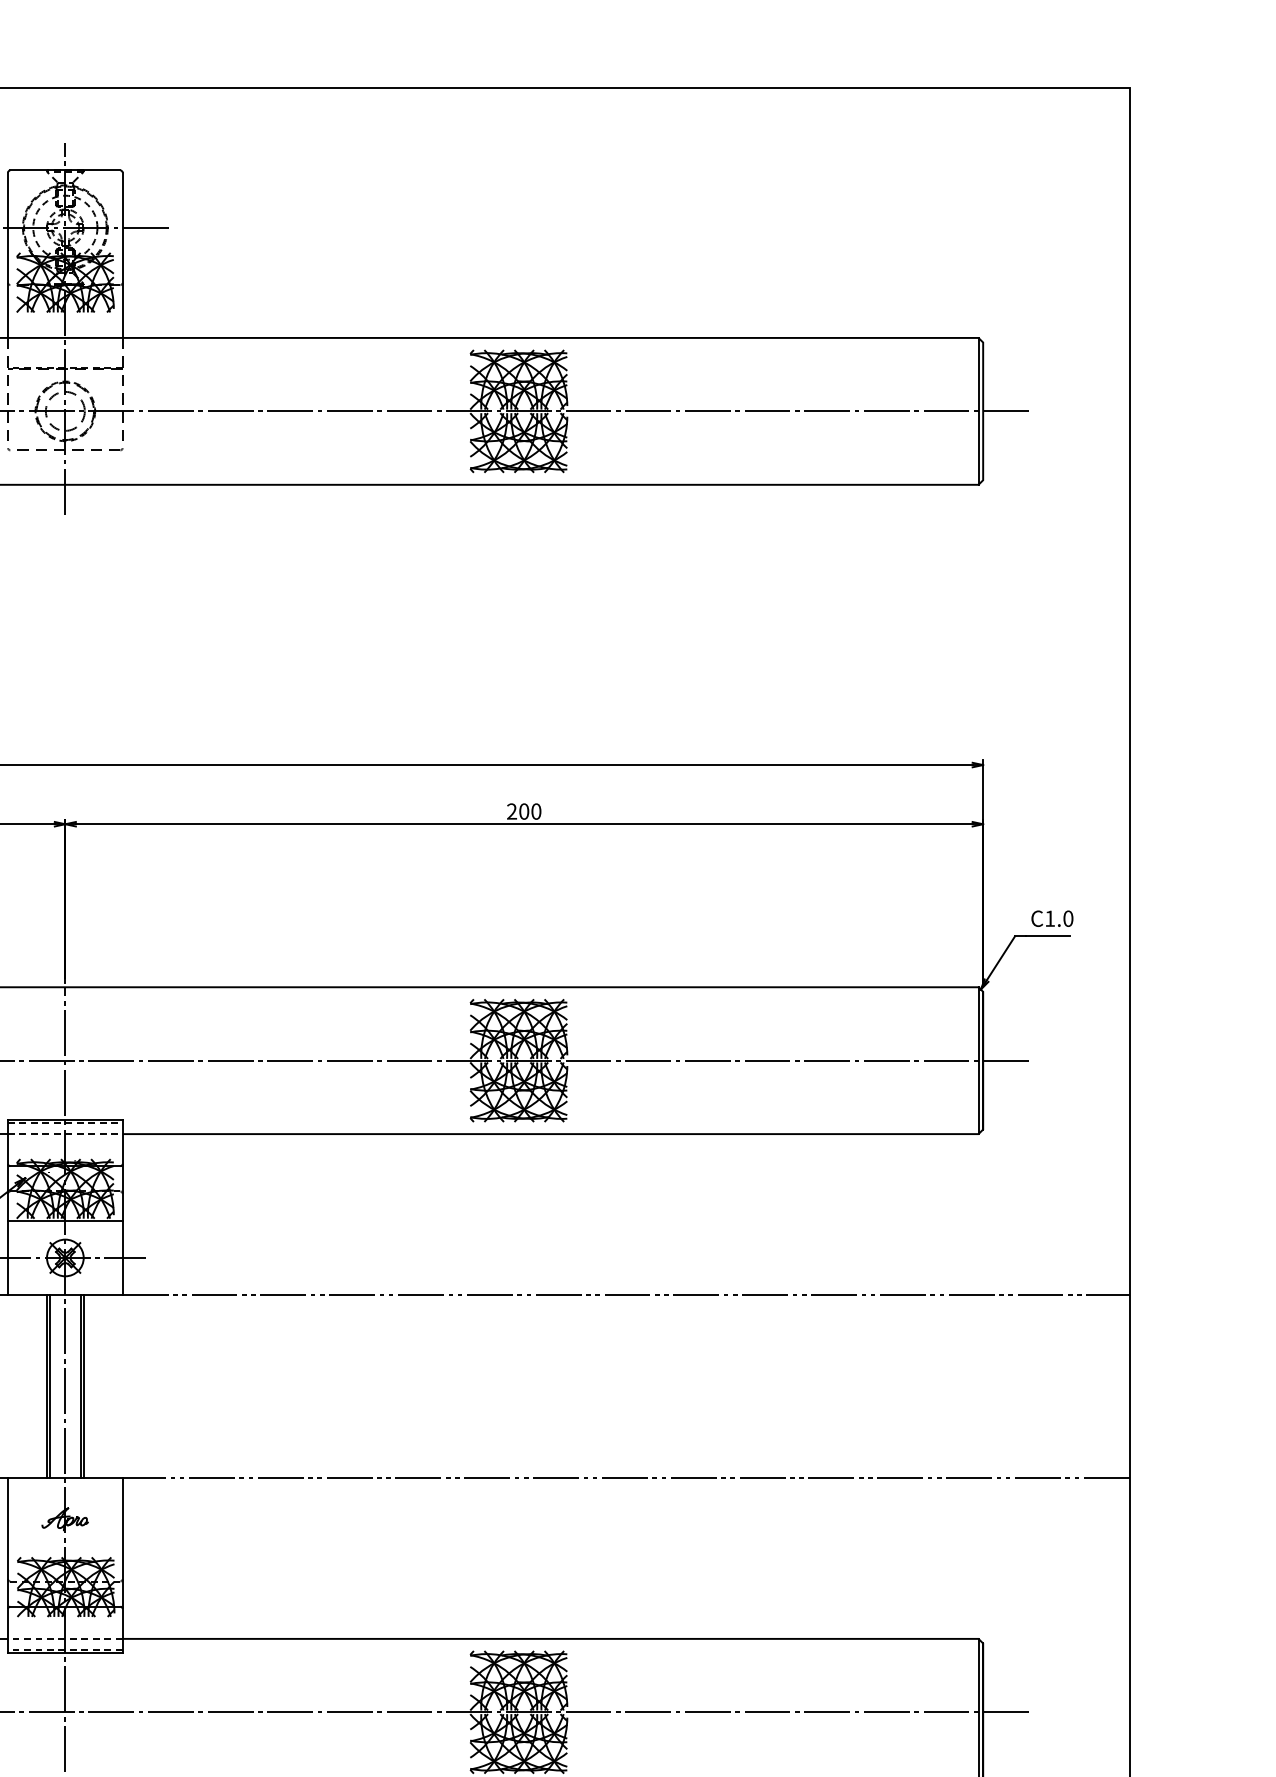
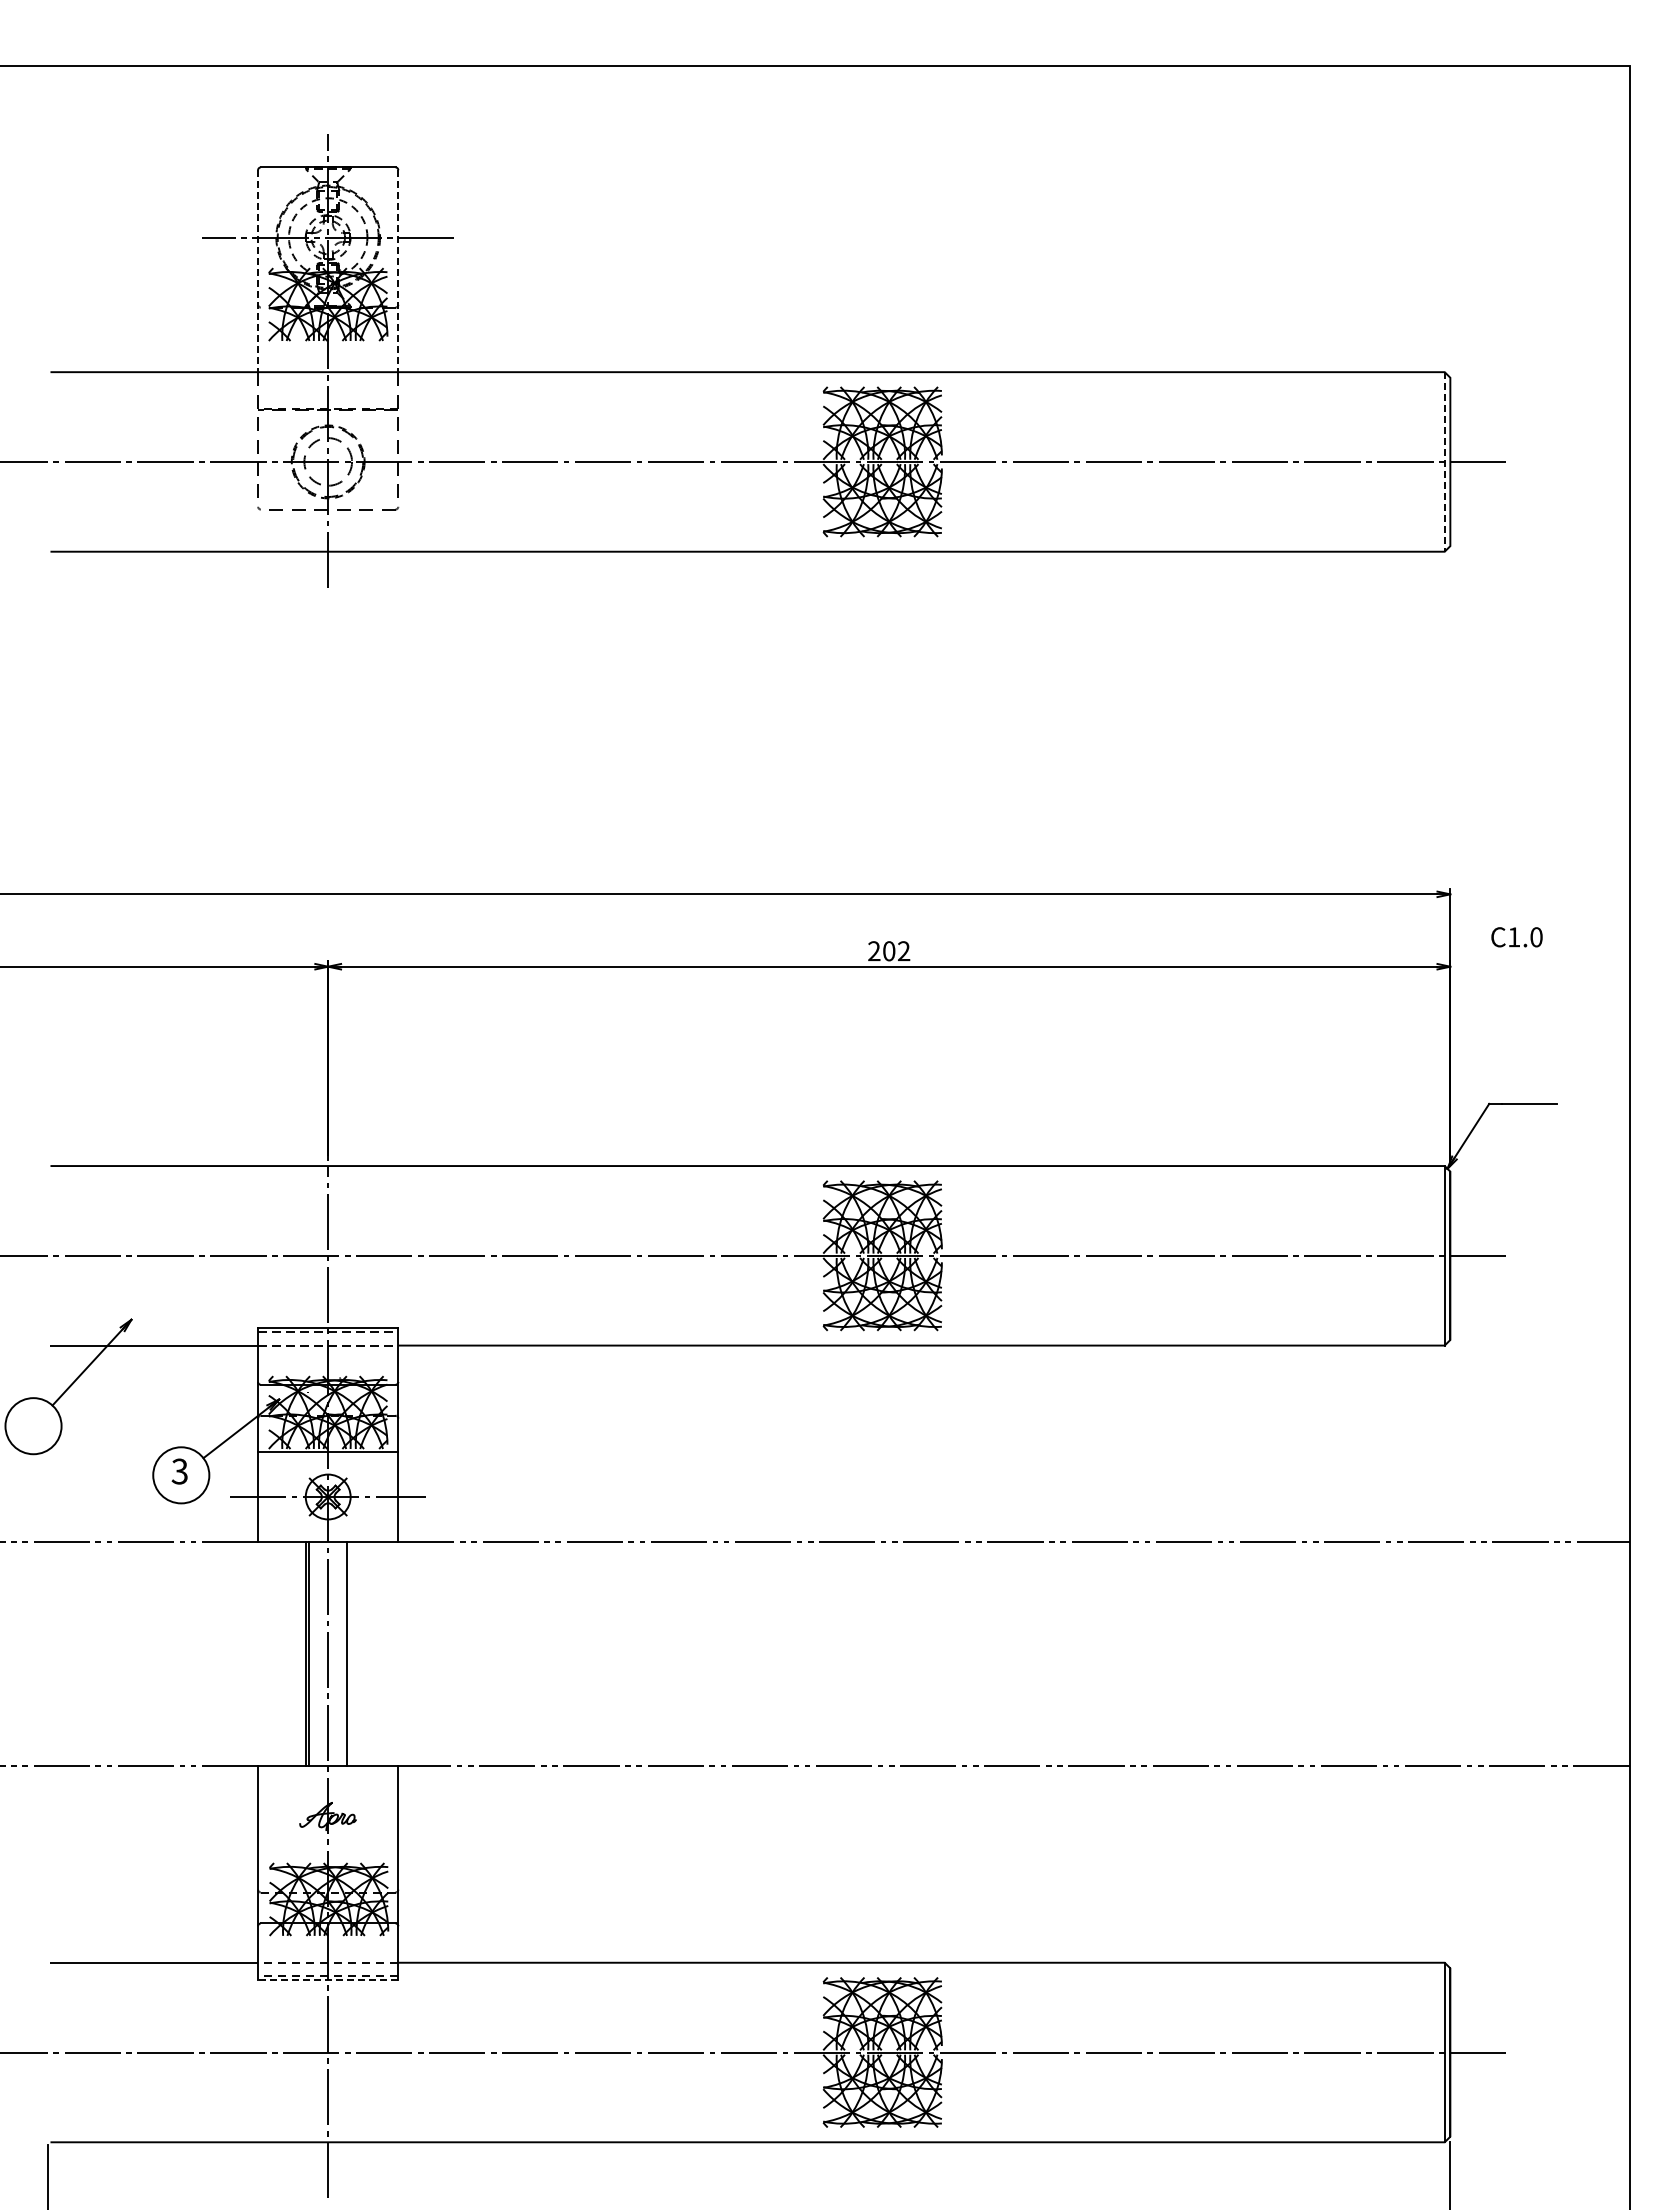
line: (8, 255) -> (258, 271), solid -> dashed
line: (122, 255) -> (398, 271), solid -> dashed
line: (978, 411) -> (1444, 461), solid -> dashed
text: (536, 811) -> (904, 951), 200 -> 202
text: (1051, 918) -> (1516, 937), moved
line: (83, 1385) -> (350, 1653), removed
line: (64, 1653) -> (327, 1980), solid -> dashed

